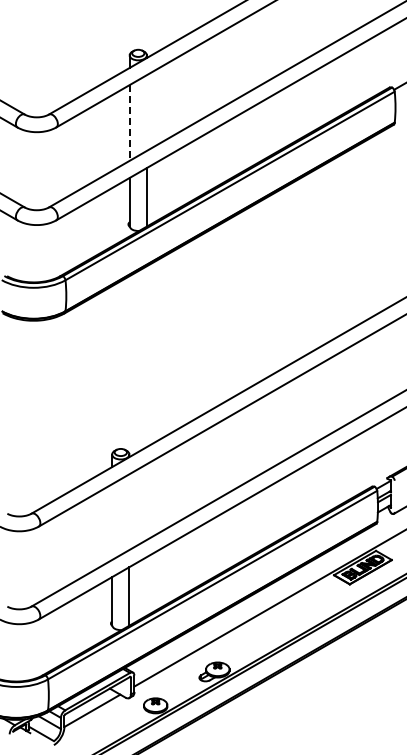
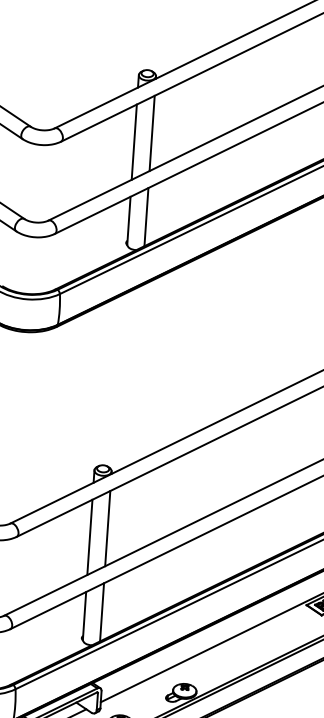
line: (146, 112) -> (151, 132), added
line: (129, 122) -> (134, 141), dashed -> solid
line: (129, 512) -> (107, 529), added
line: (112, 522) -> (90, 537), added

